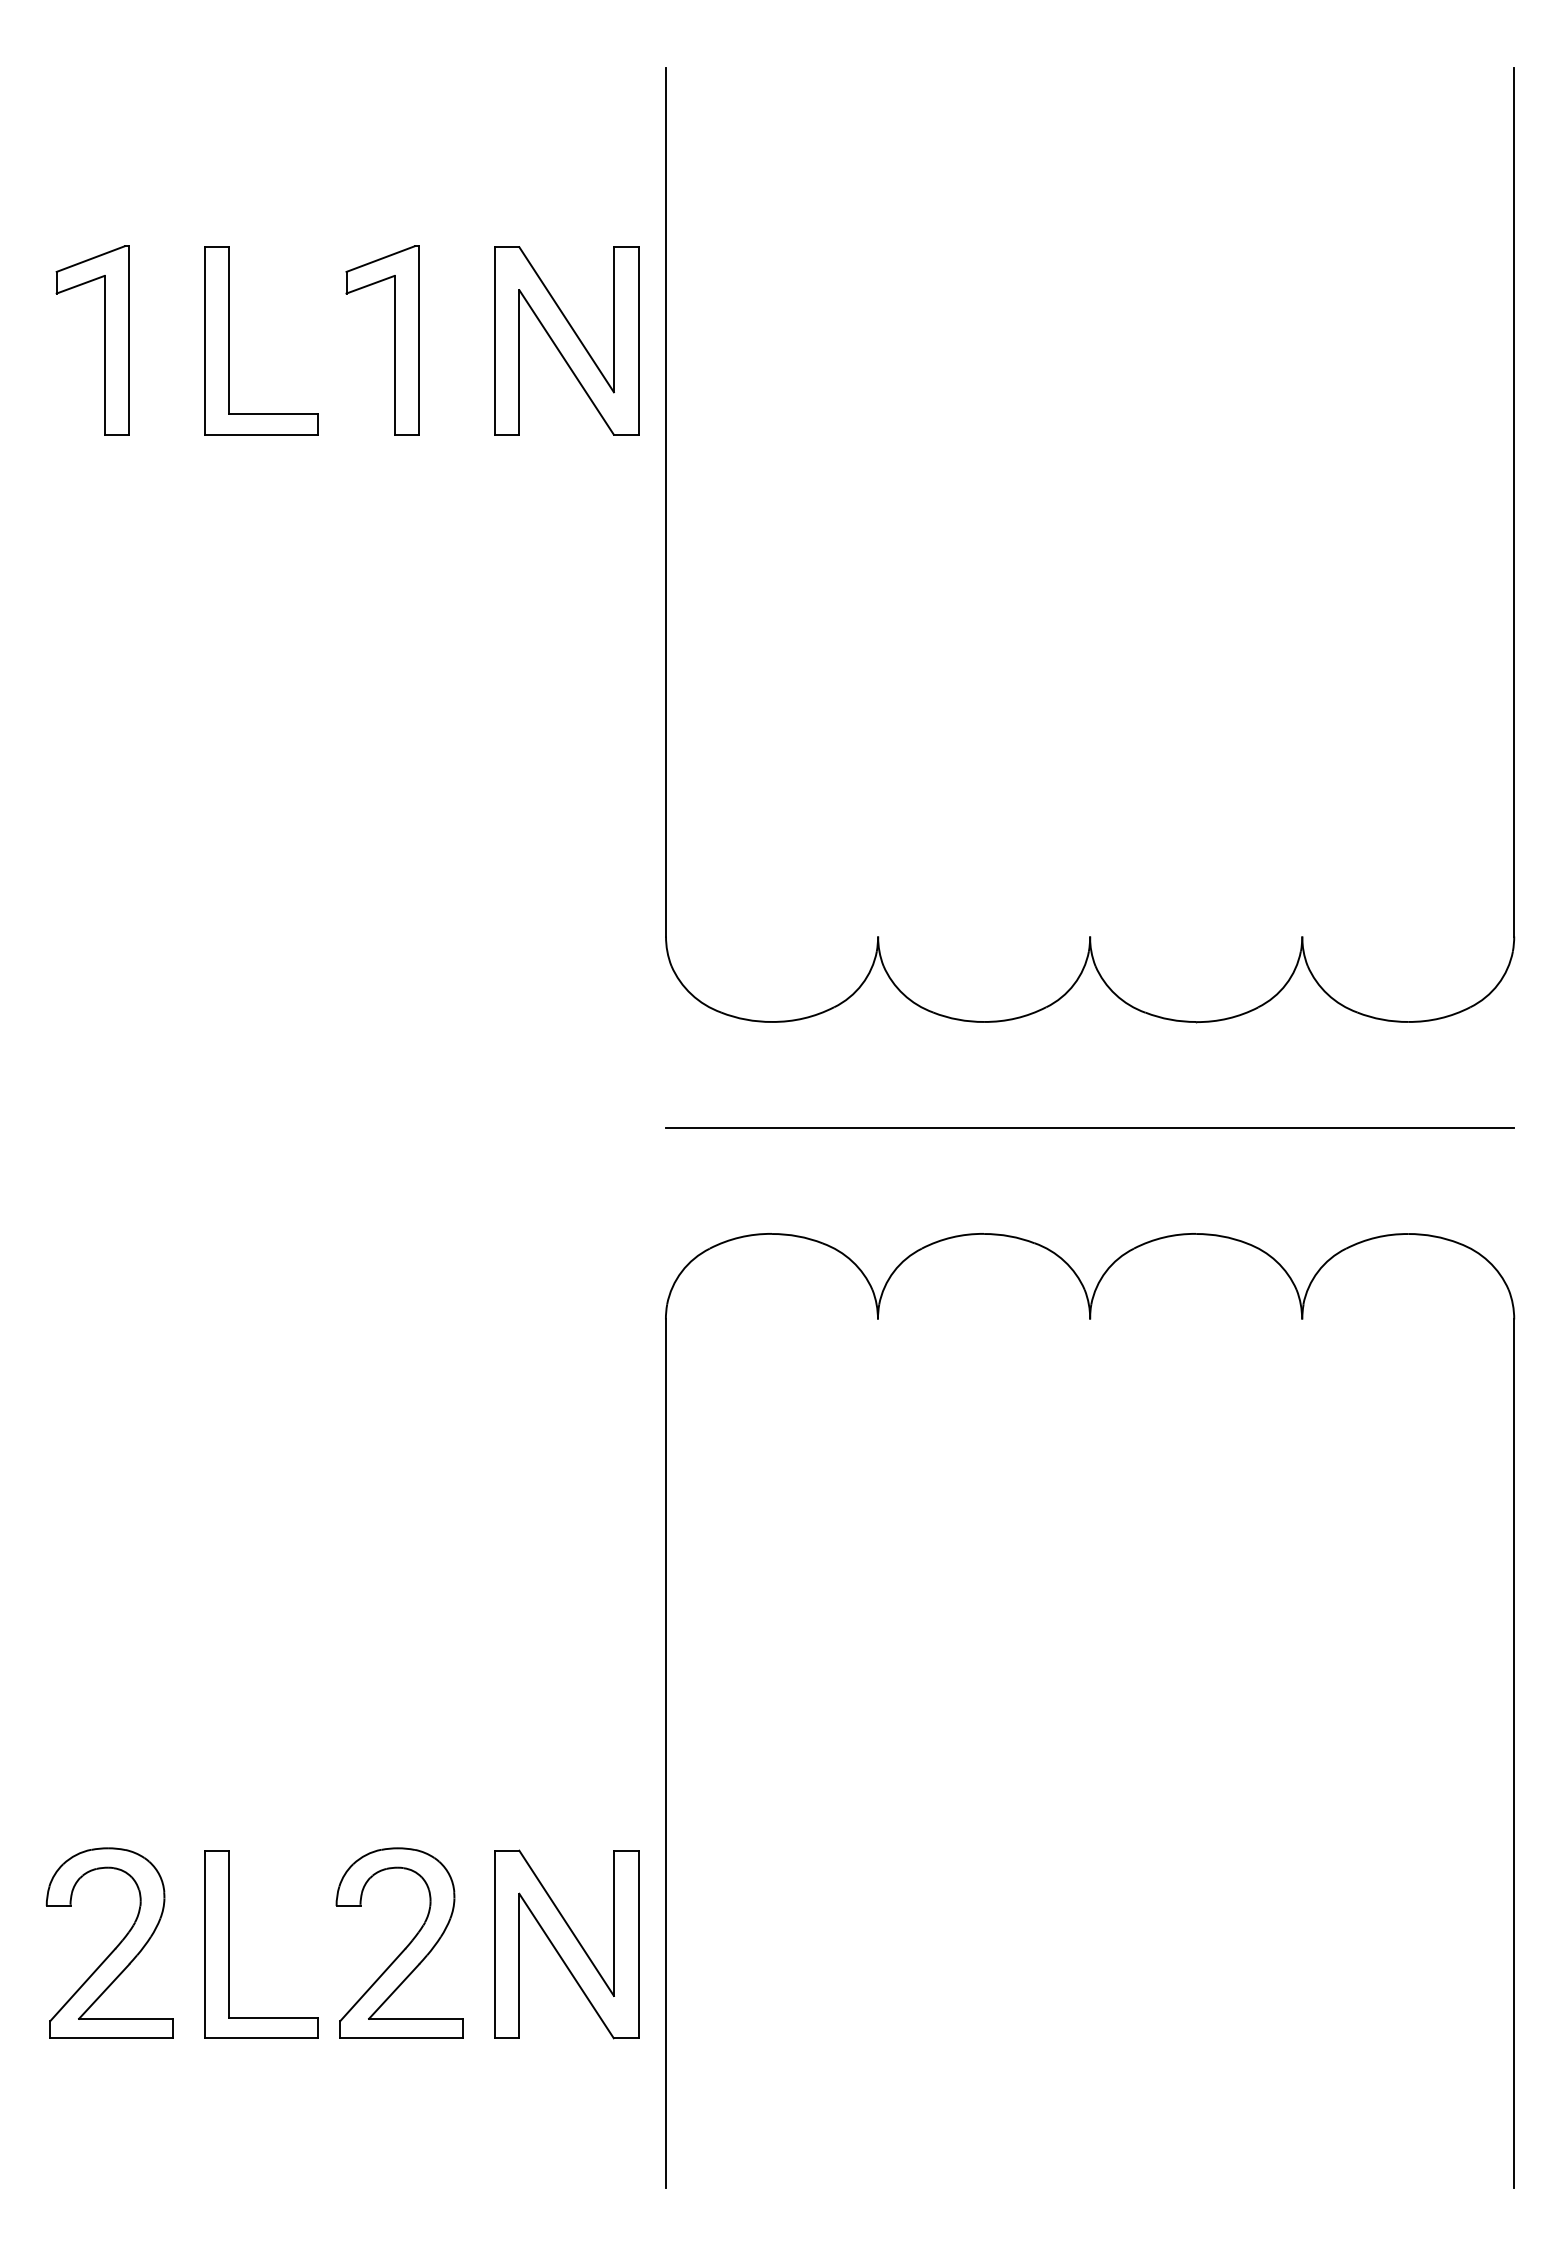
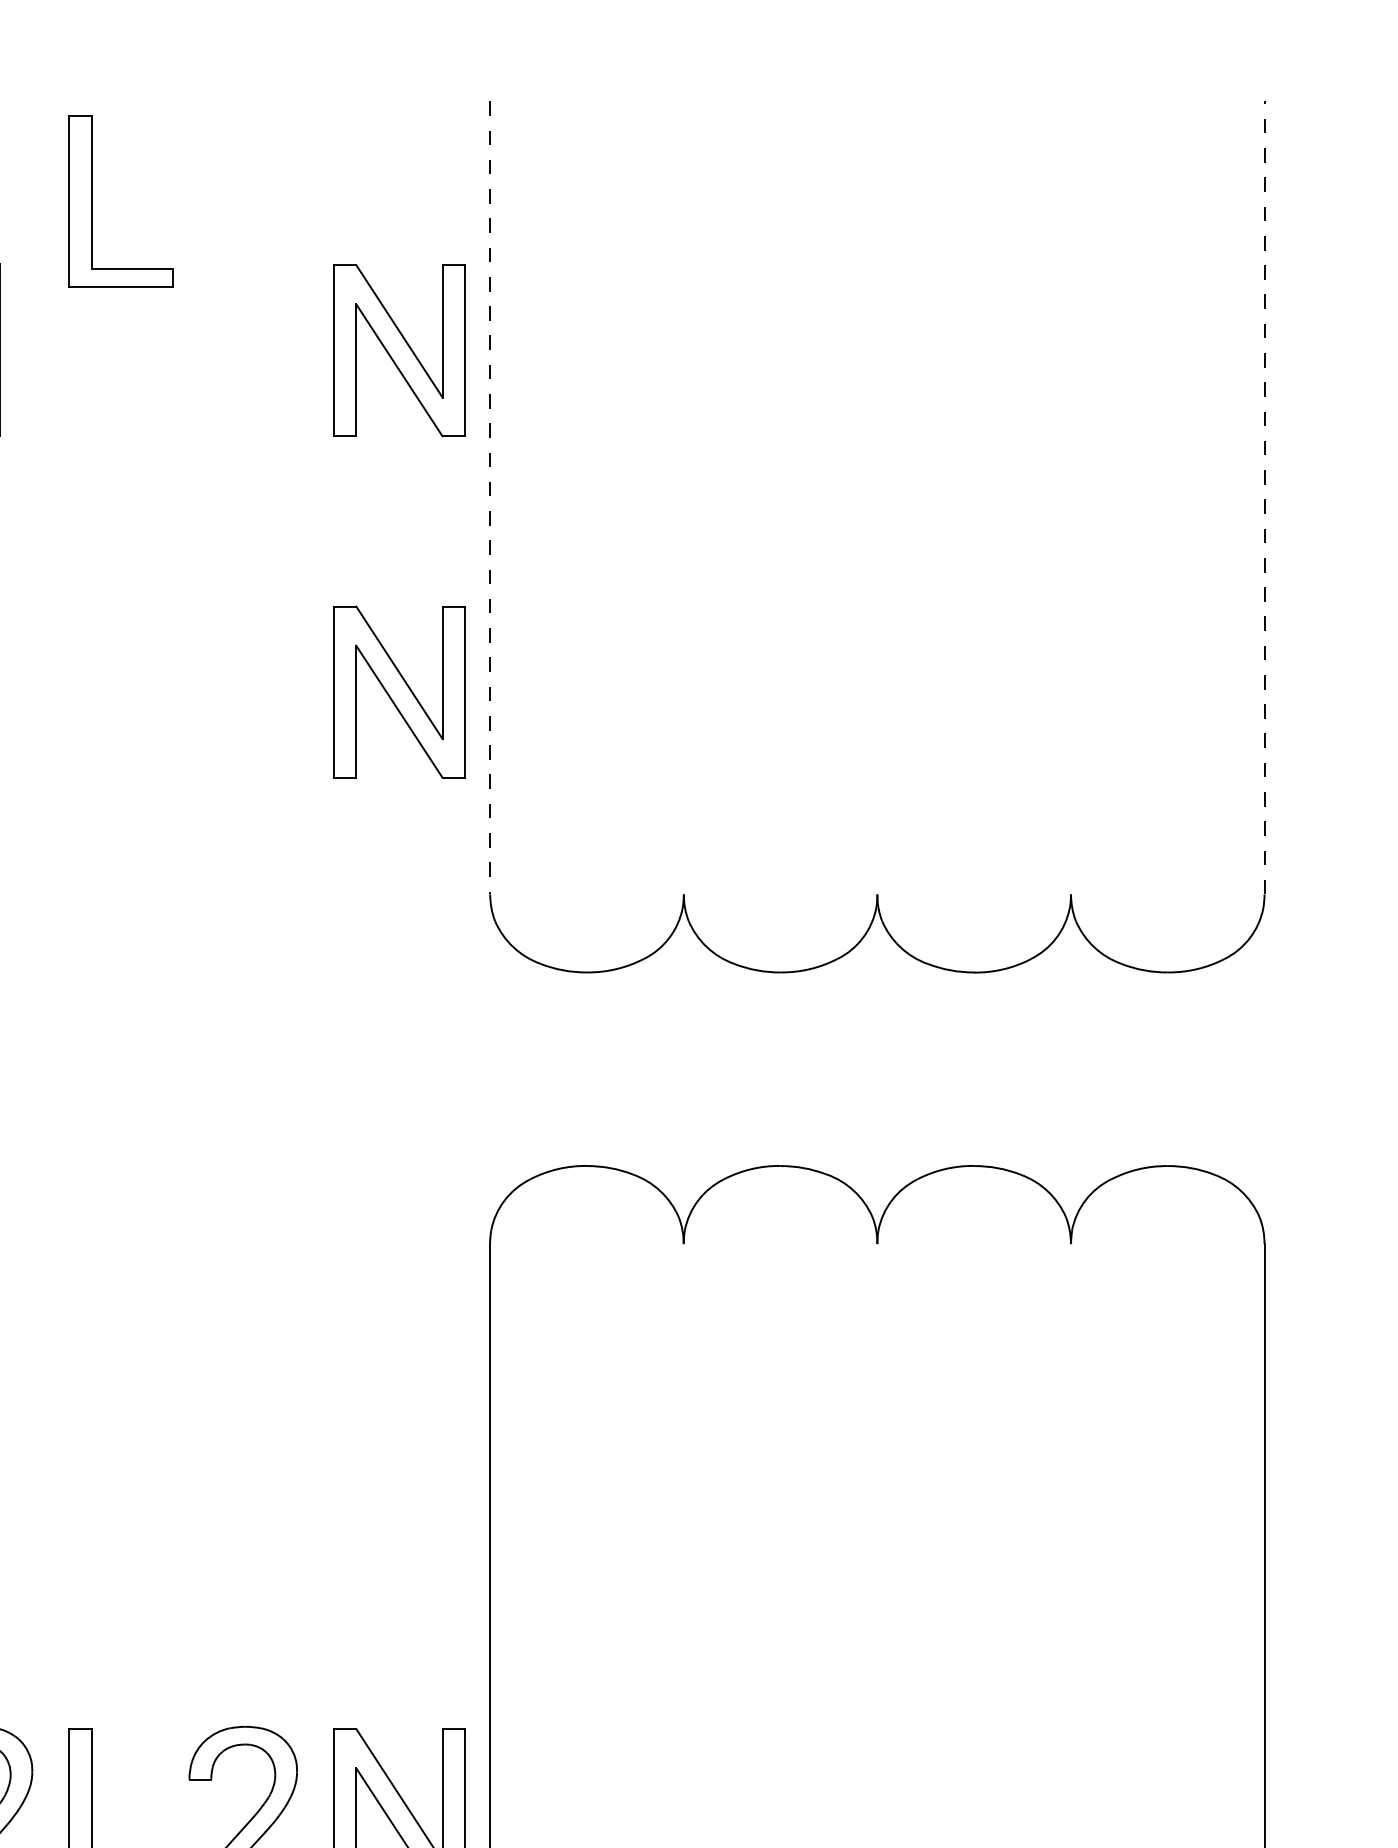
part: (229, 340) -> (91, 201), moved
part: (394, 340) -> (242, 350), removed
line: (1514, 501) -> (1264, 497), solid -> dashed
line: (666, 502) -> (490, 498), solid -> dashed
part: (566, 714) -> (399, 691), added
line: (1090, 1127) -> (877, 1068), removed

